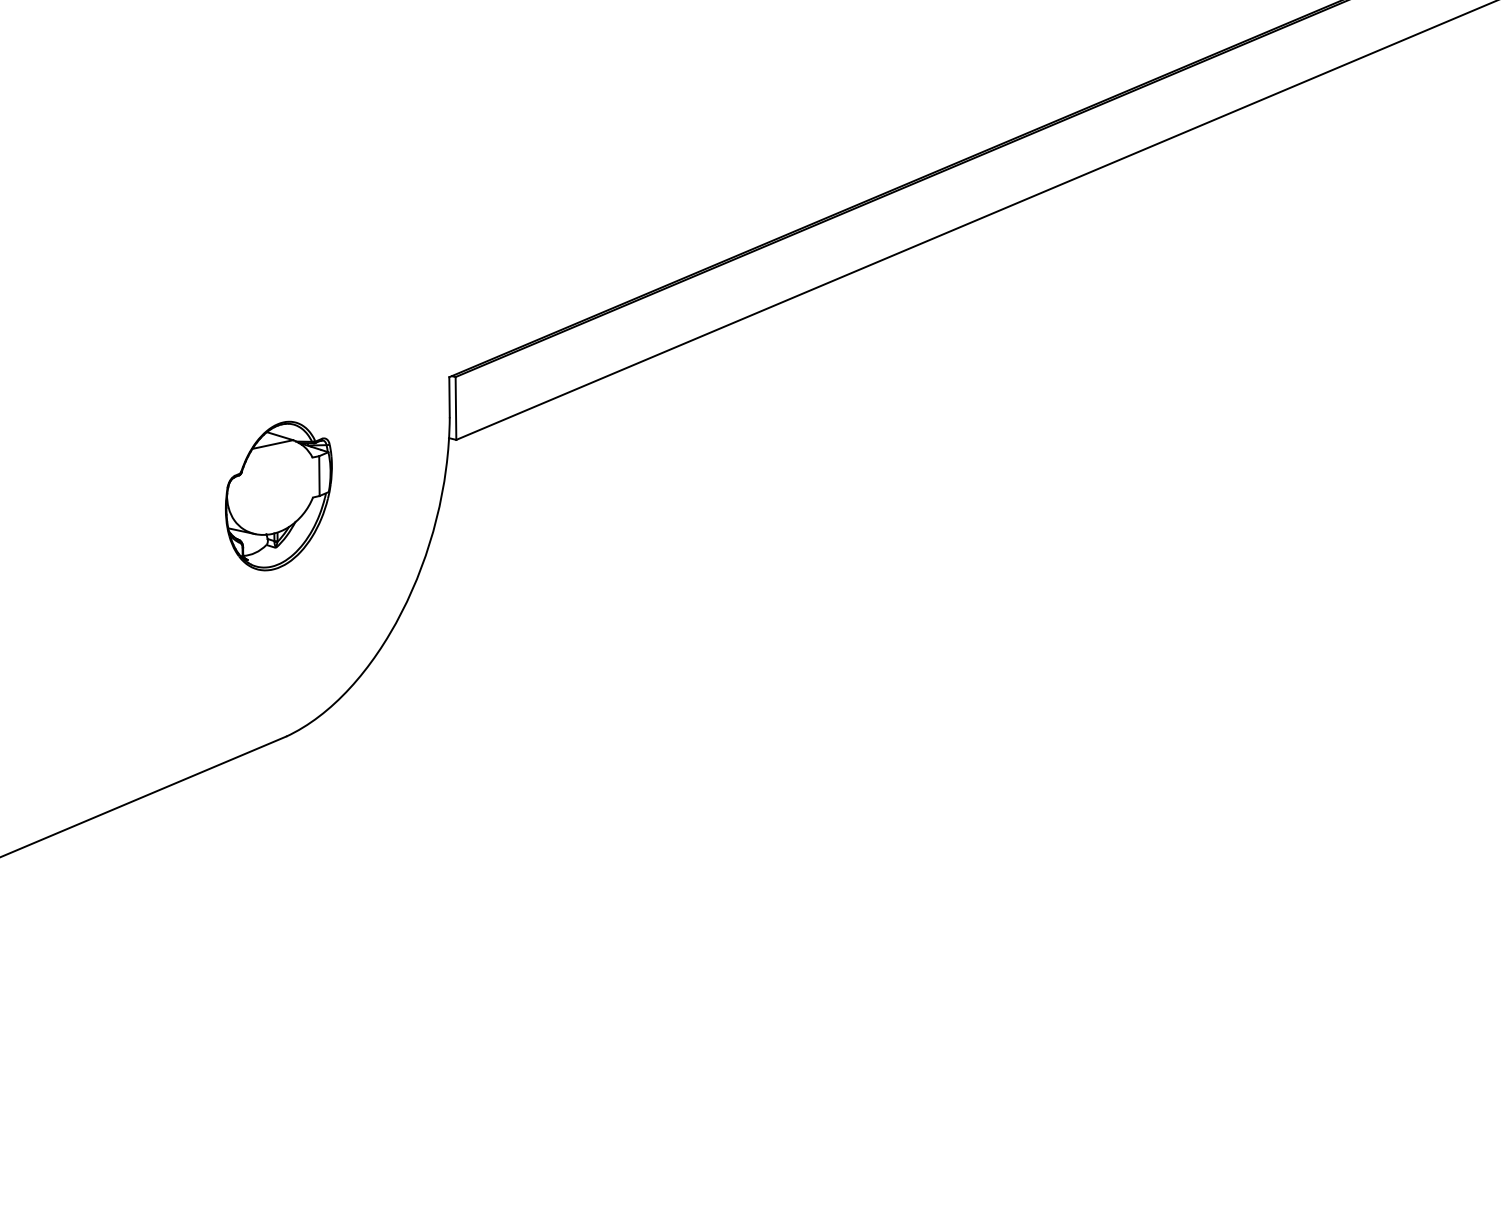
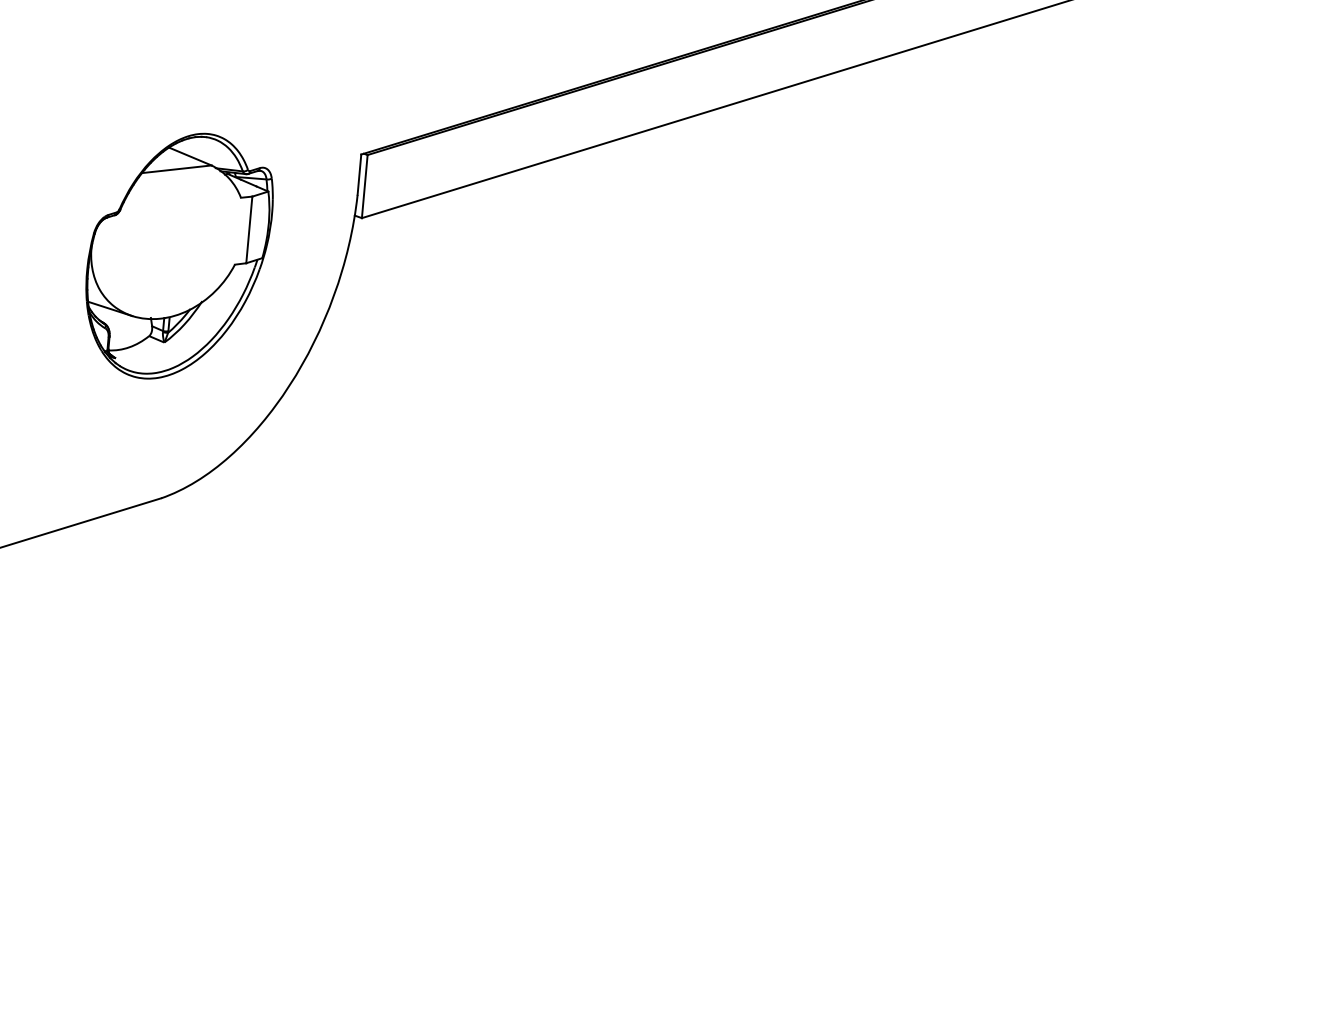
part: (278, 495) -> (177, 255), size x1.67

